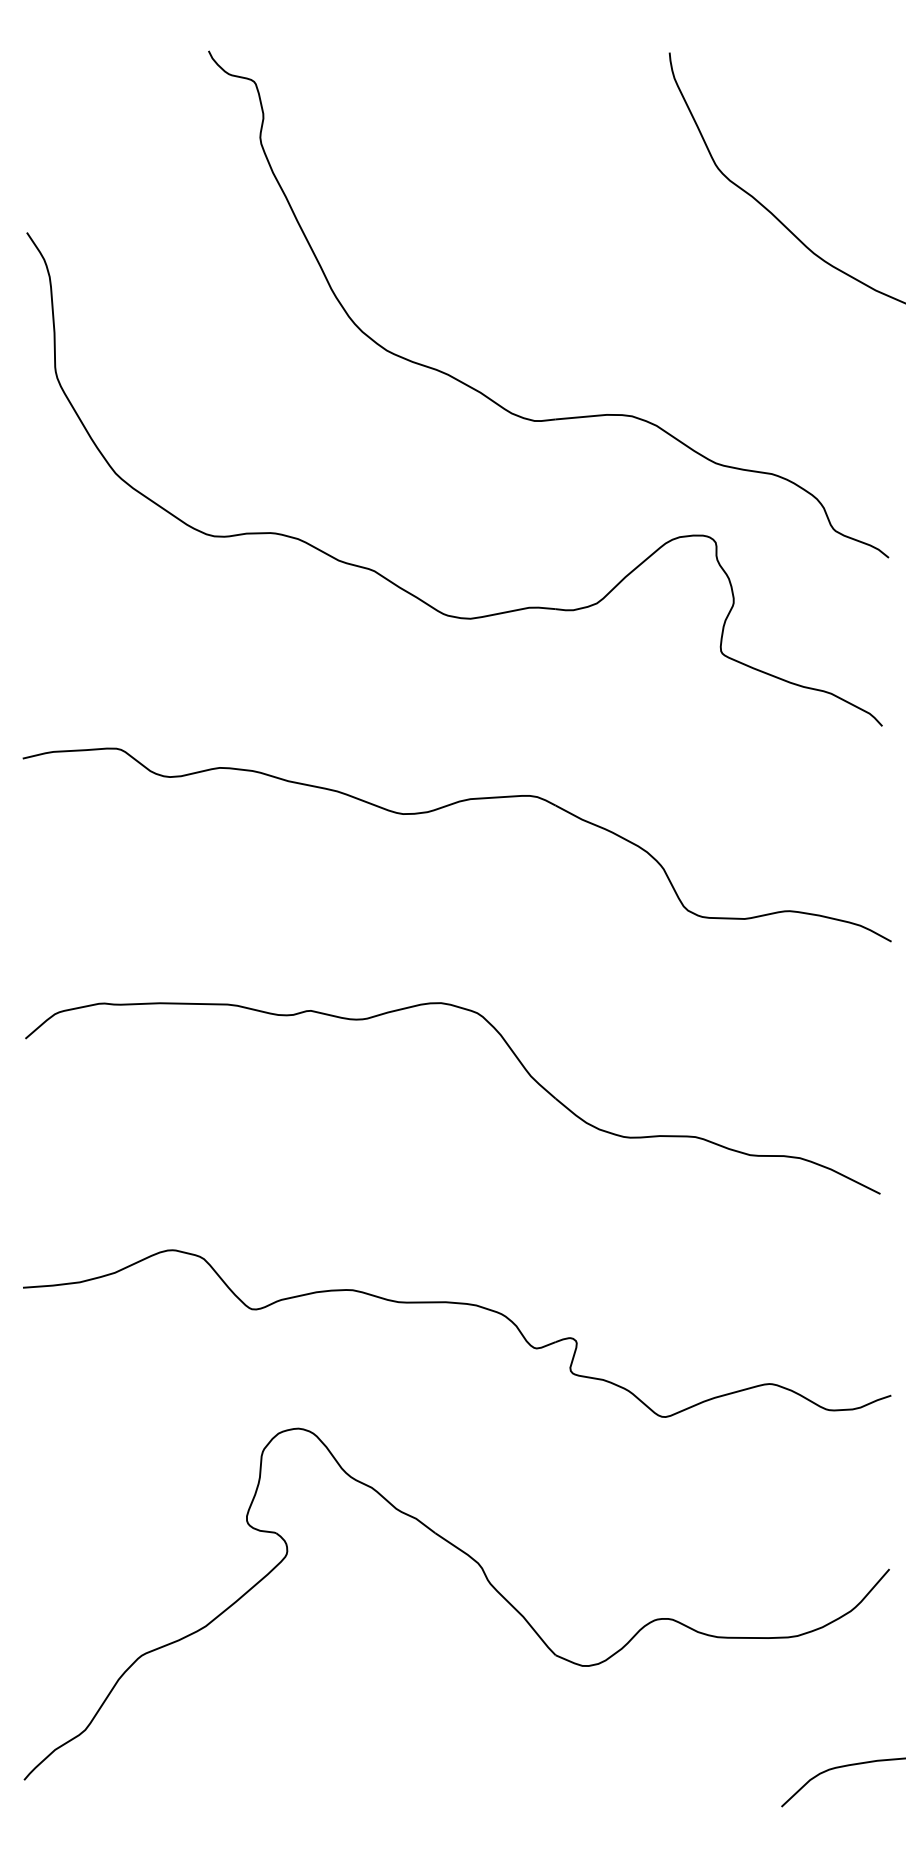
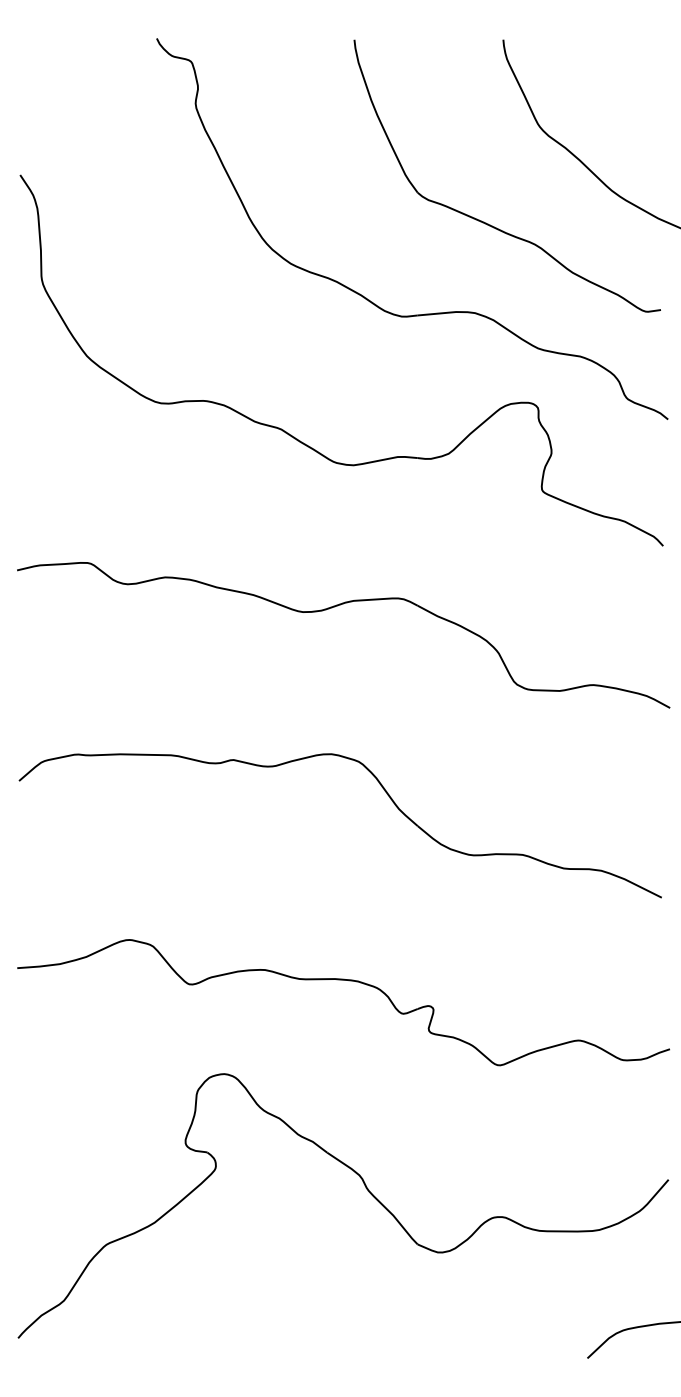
part: (643, 294) -> (483, 221), added

